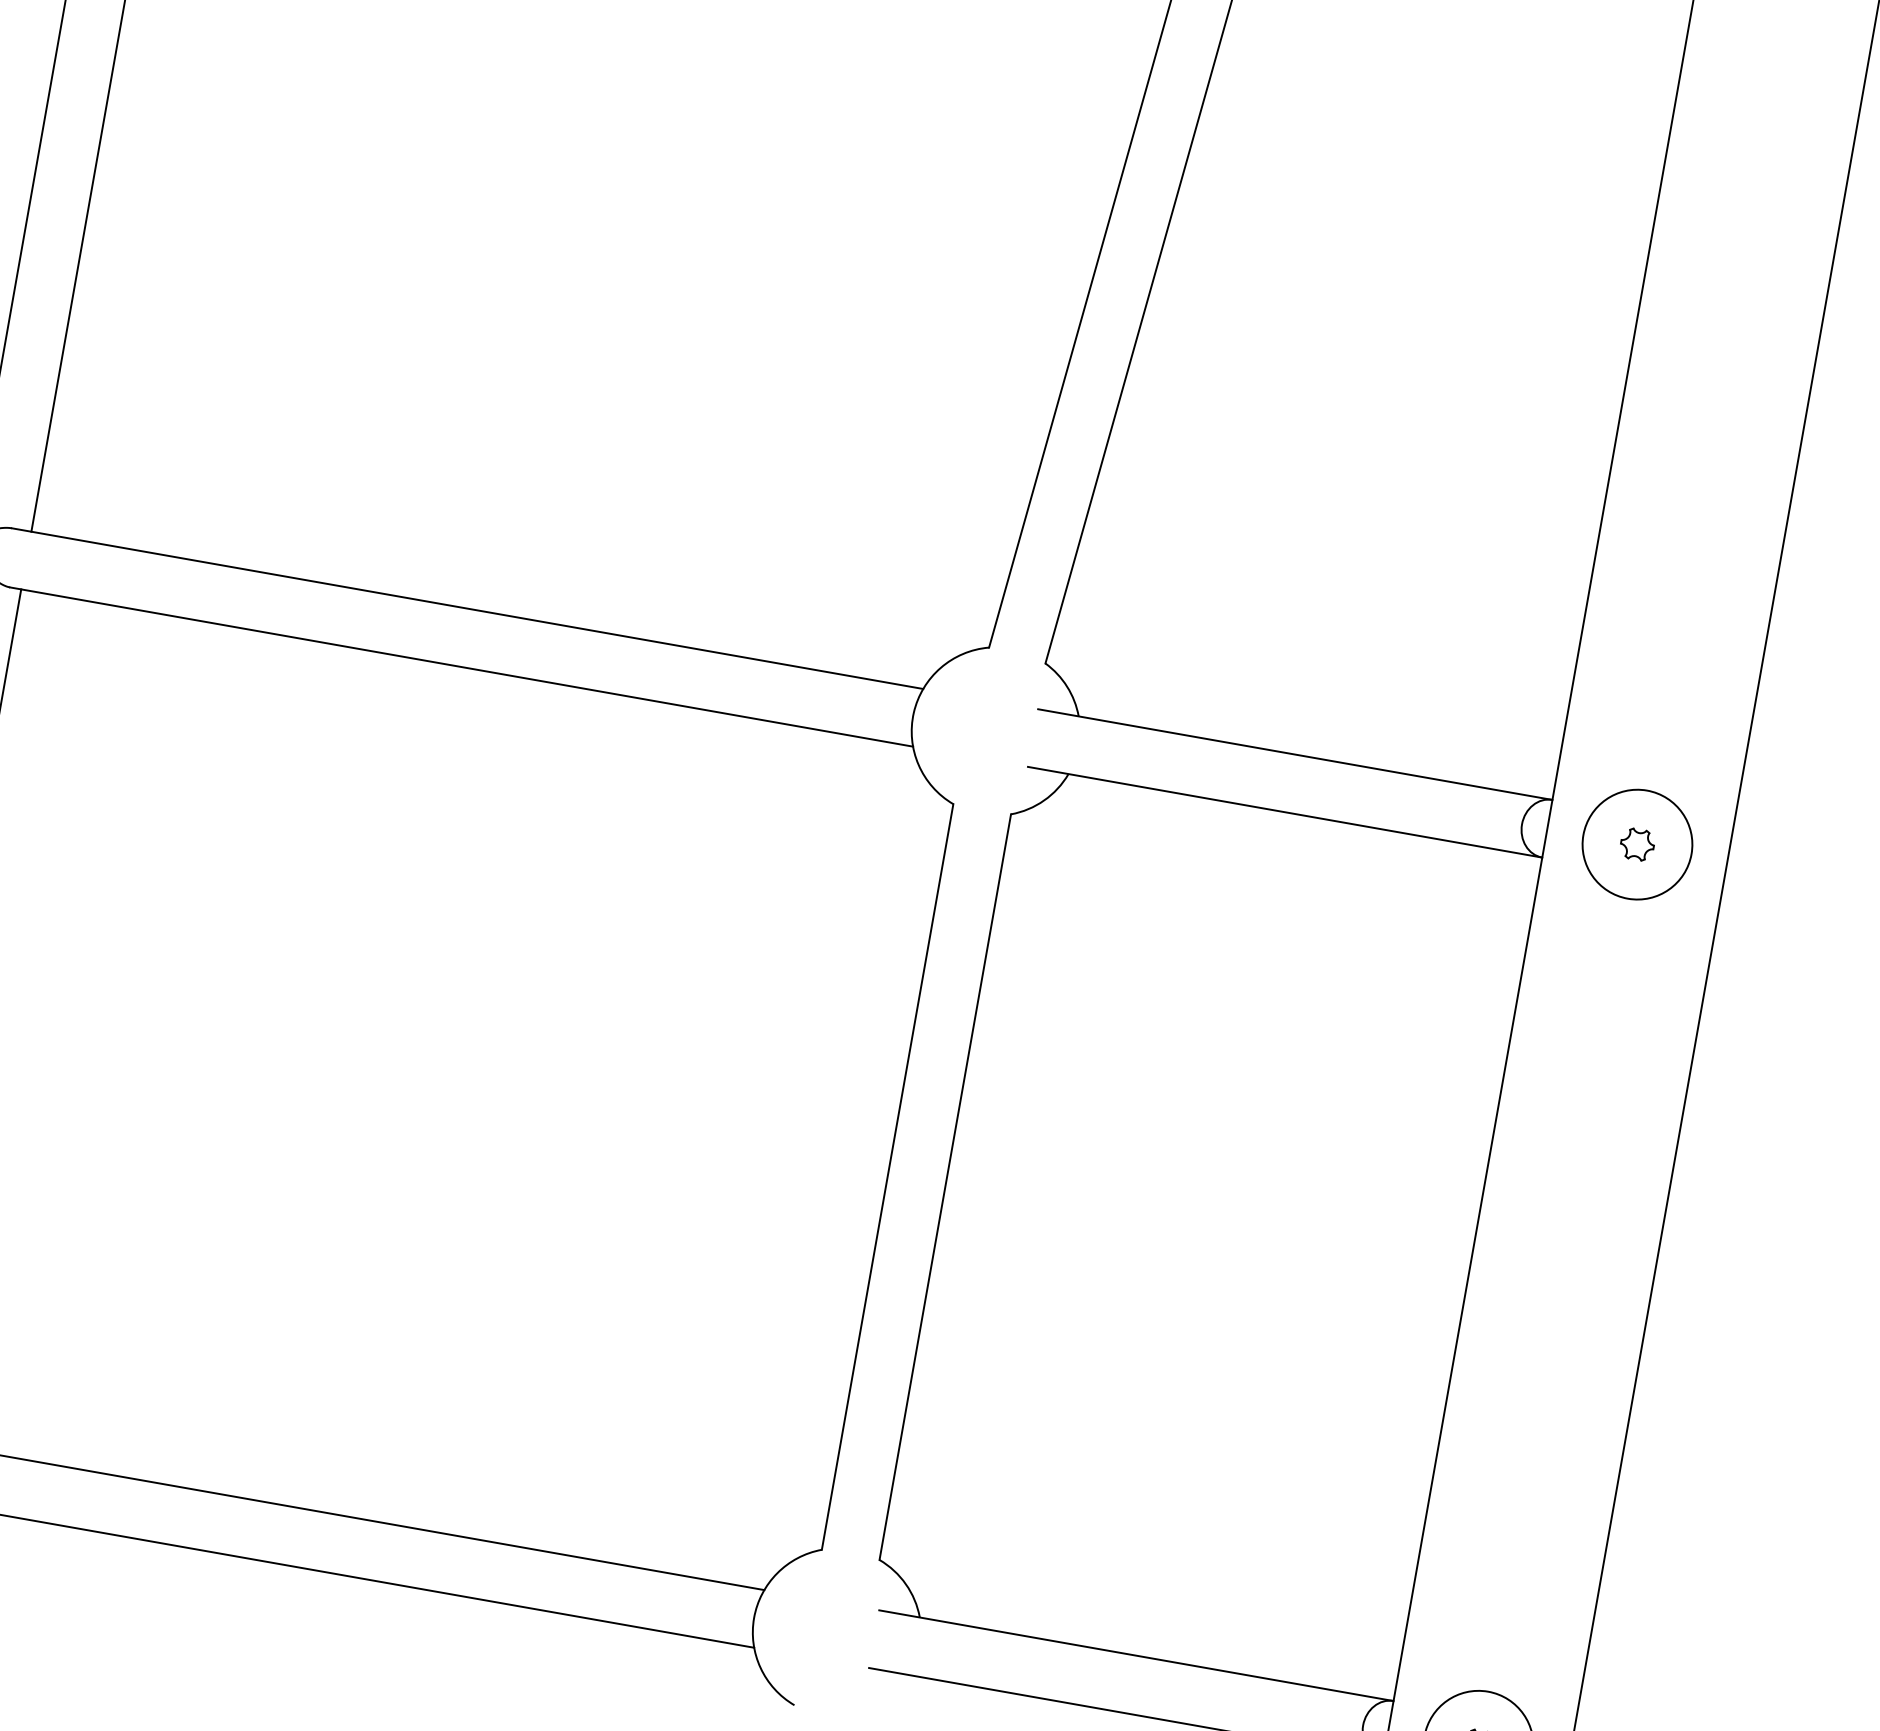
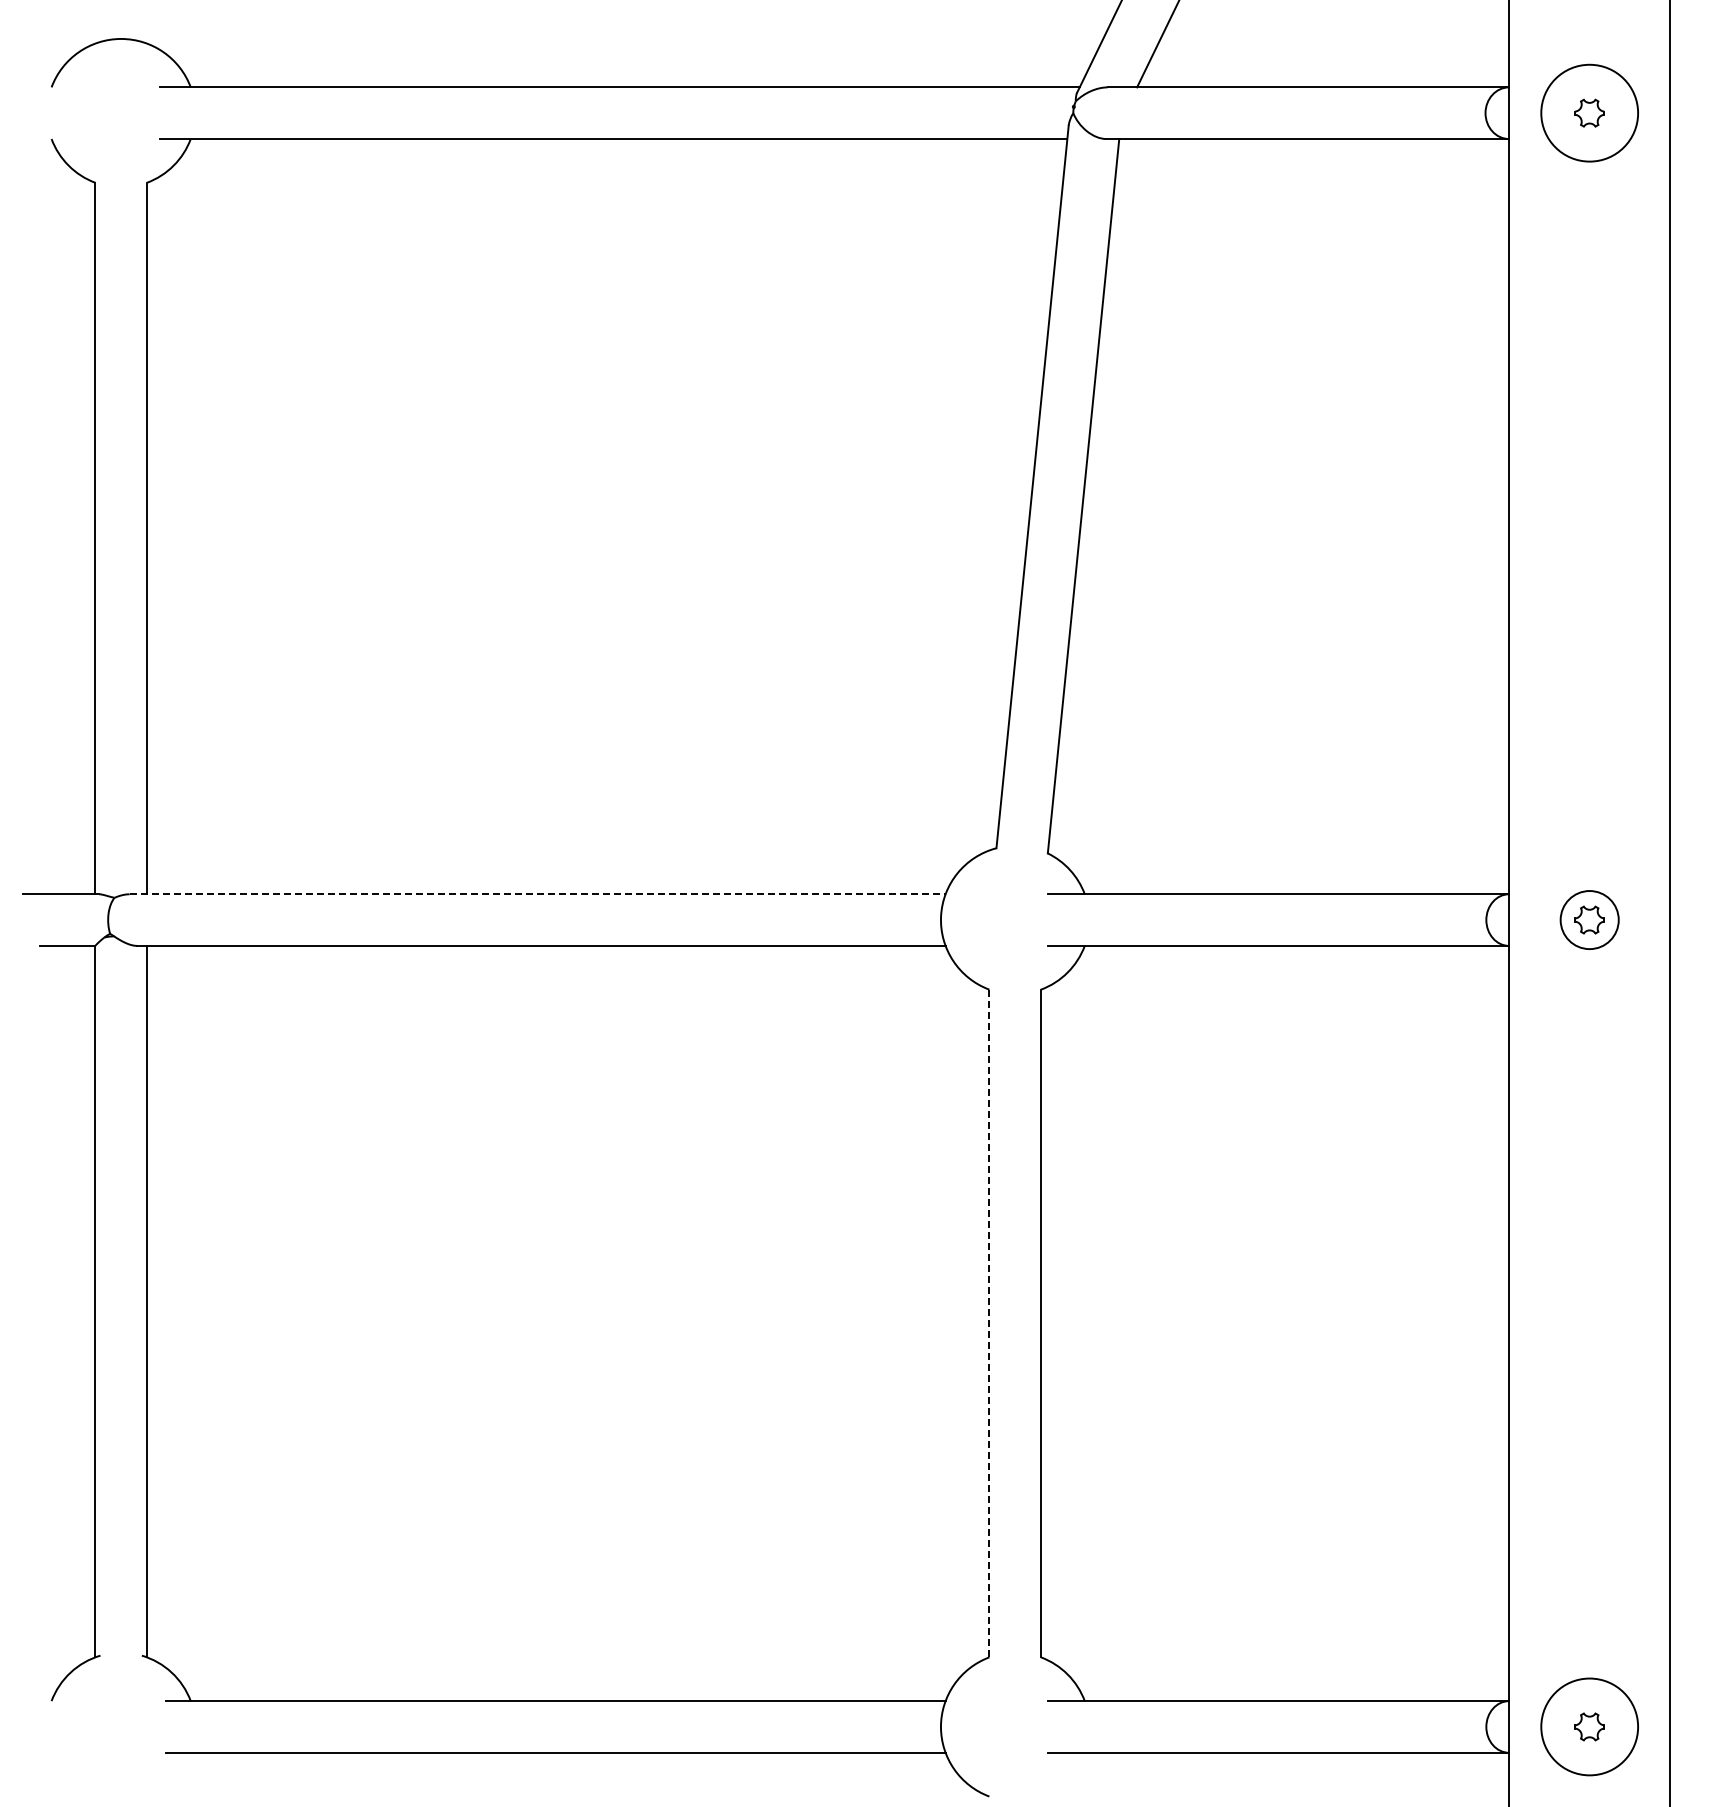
line: (467, 608) -> (537, 894), solid -> dashed
circle: (1637, 843) -> (1589, 919), size x0.6
line: (887, 1176) -> (989, 1323), solid -> dashed

